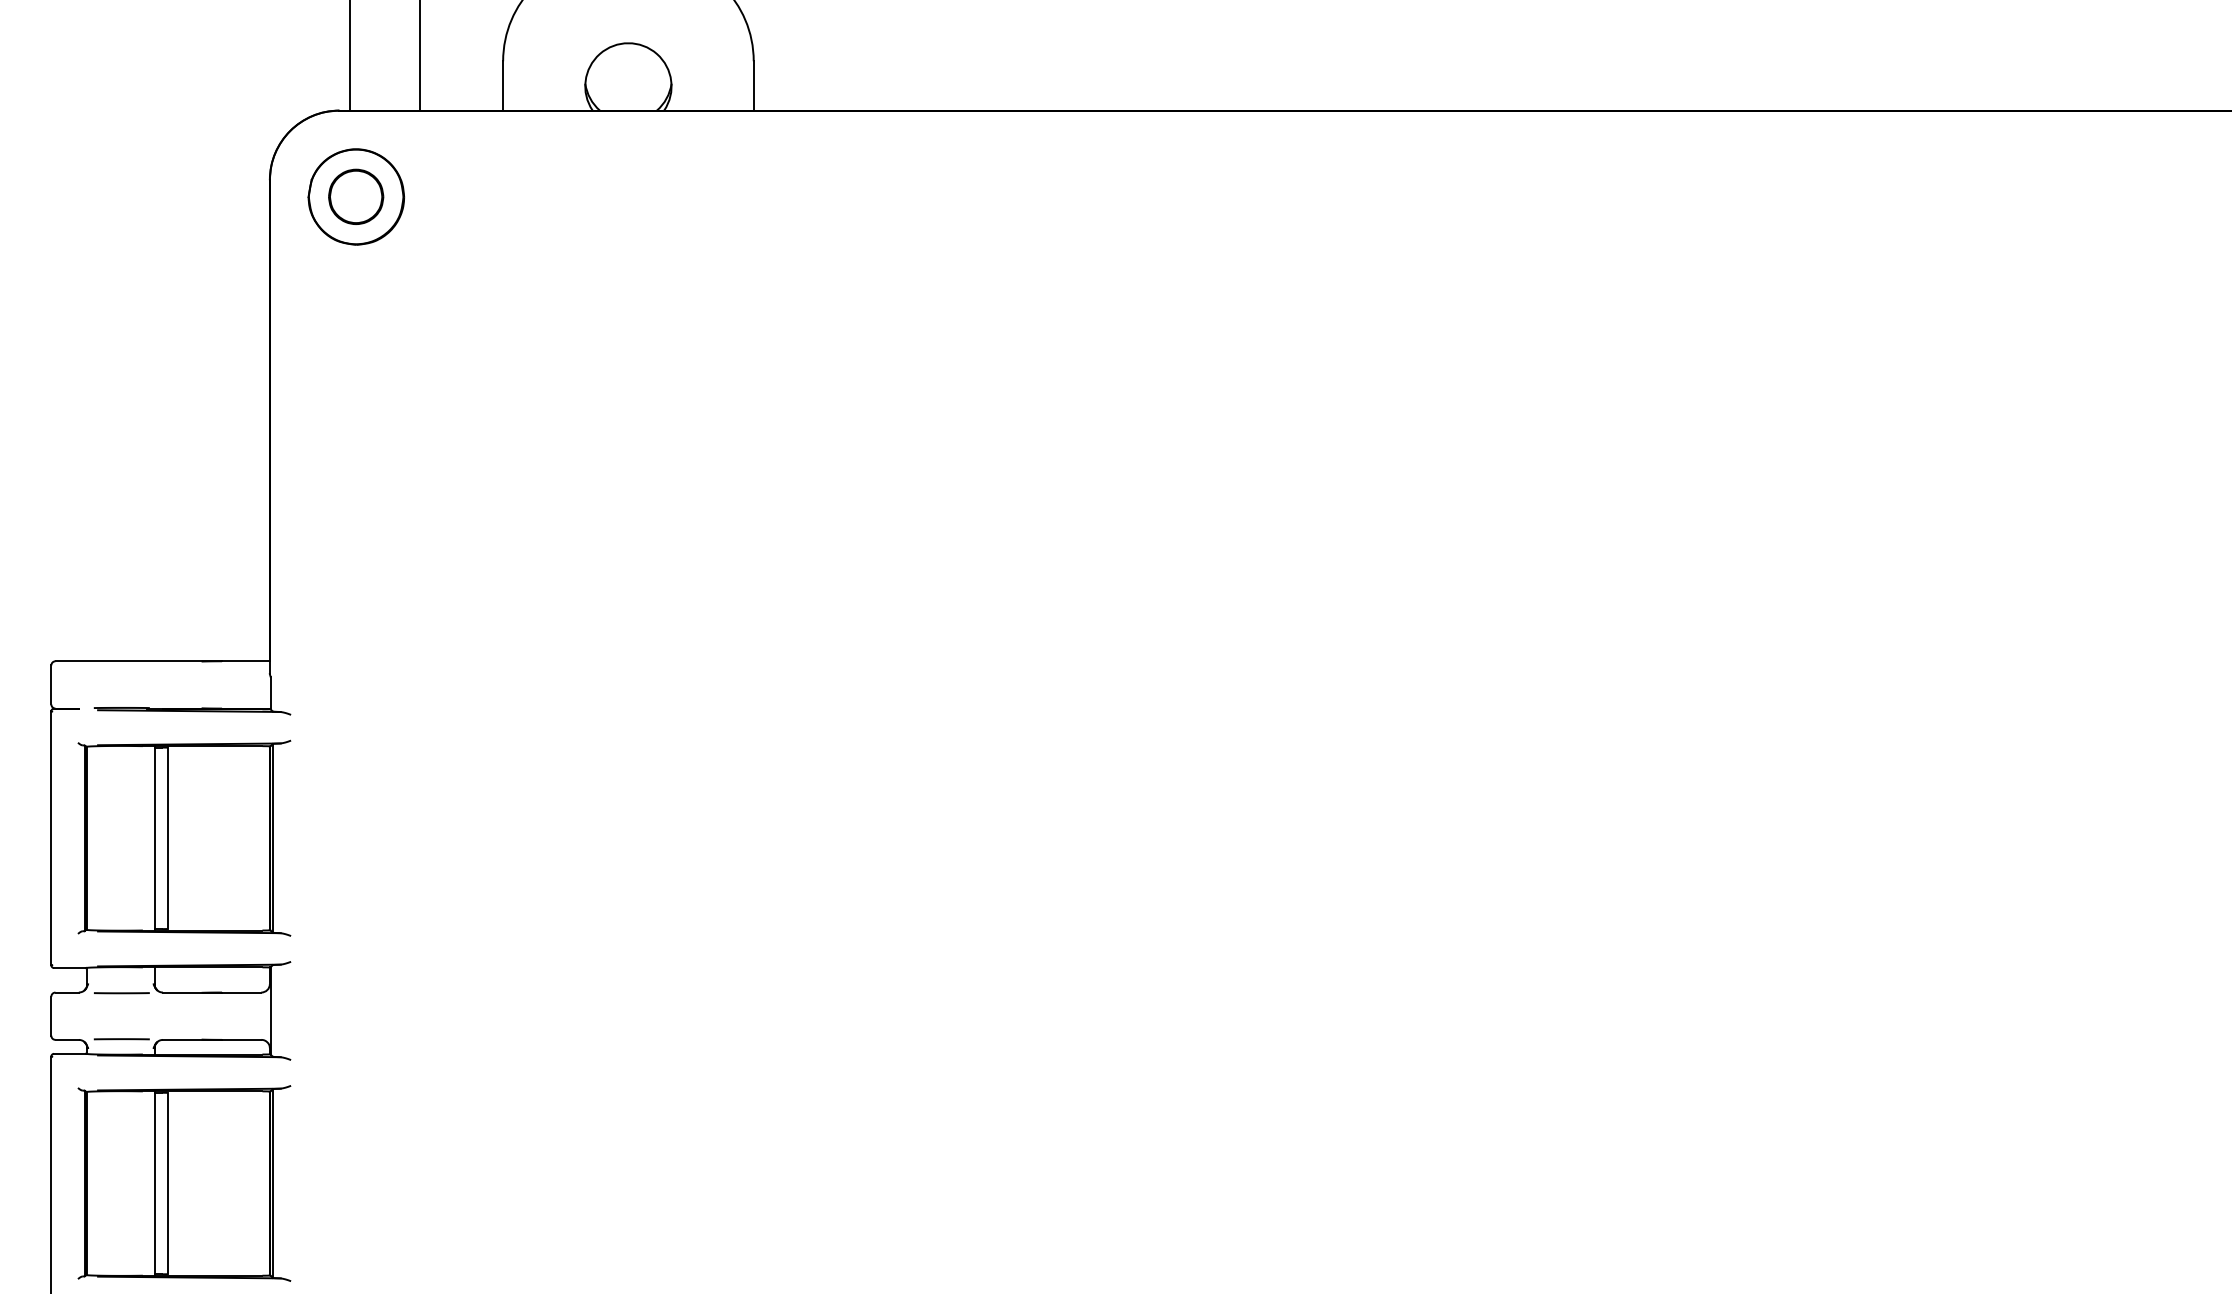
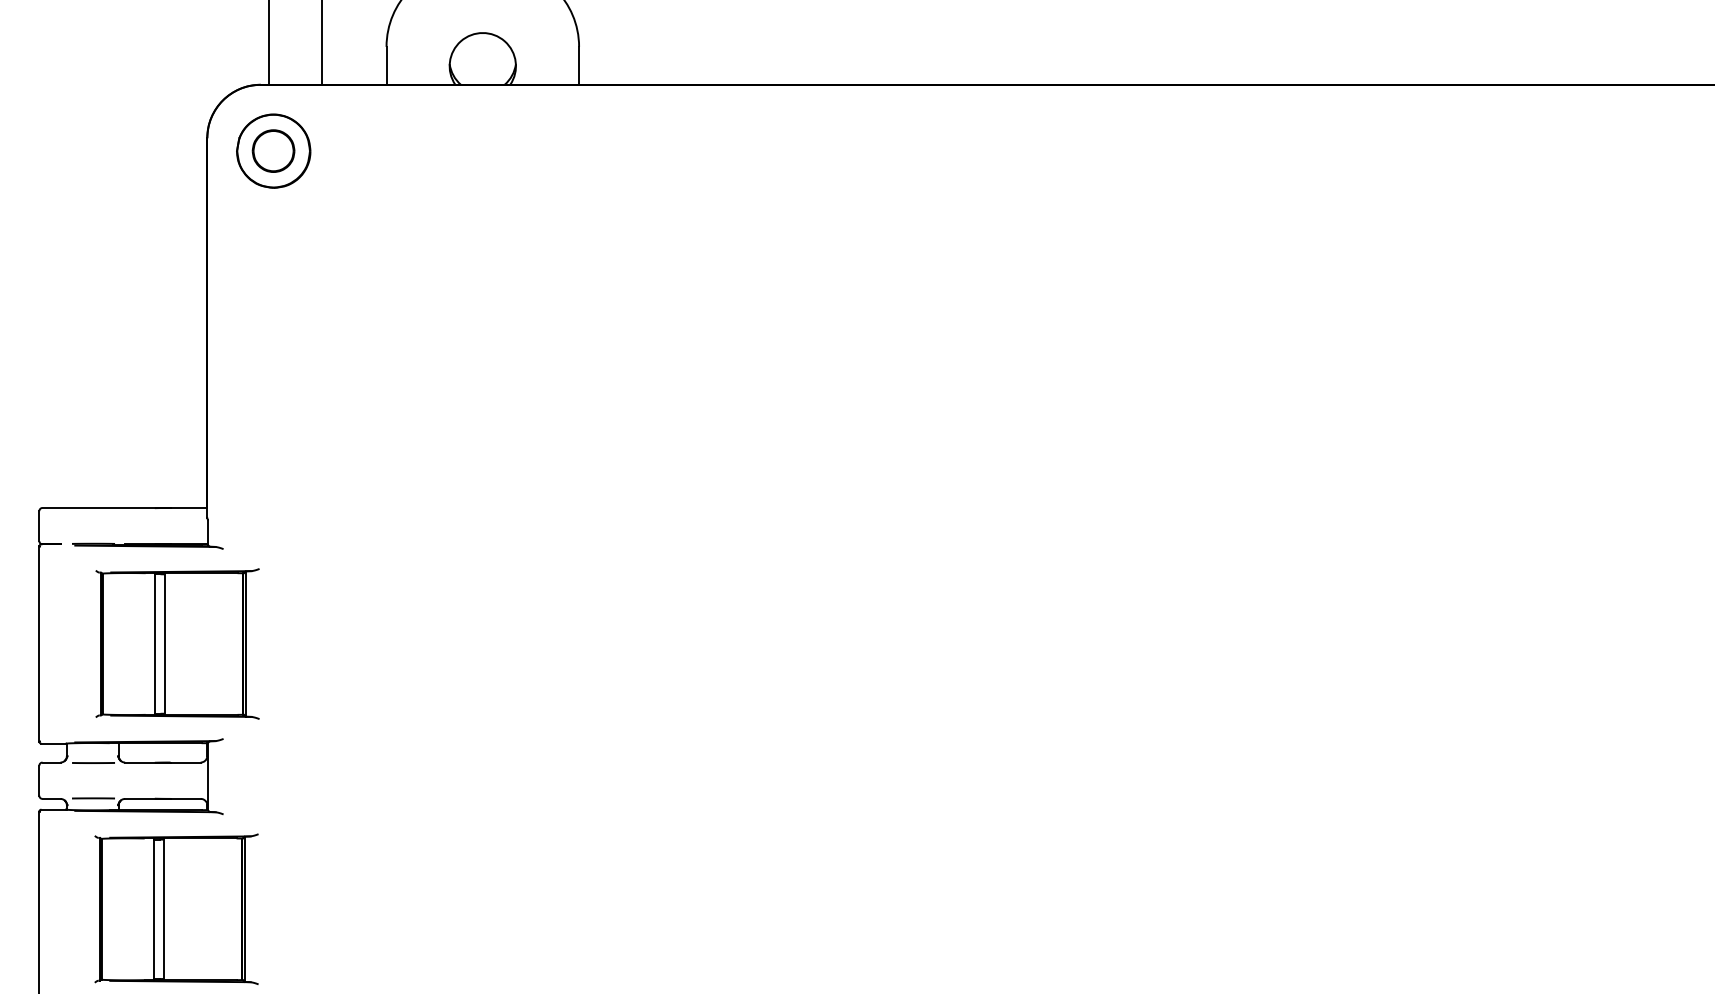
part: (184, 837) -> (177, 643), moved
part: (184, 1182) -> (176, 908), moved

